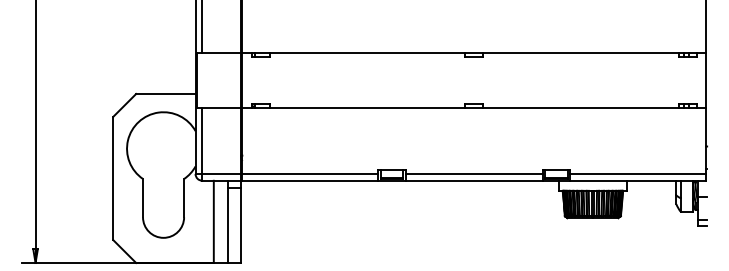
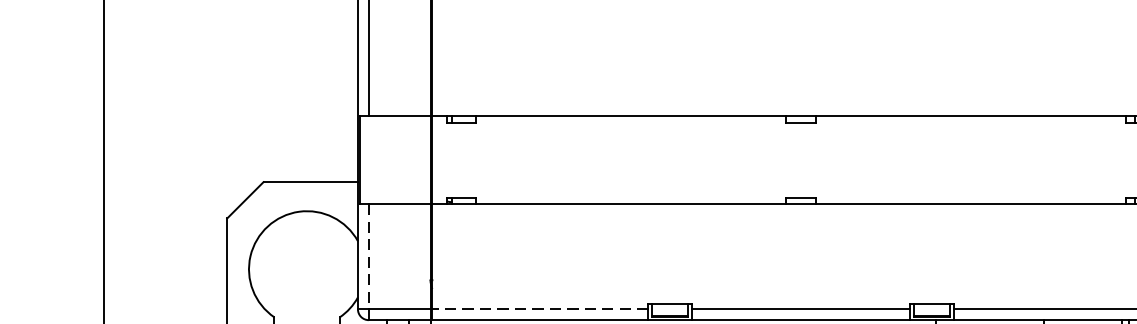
line: (202, 141) -> (369, 257), solid -> dashed
line: (310, 173) -> (540, 308), solid -> dashed

